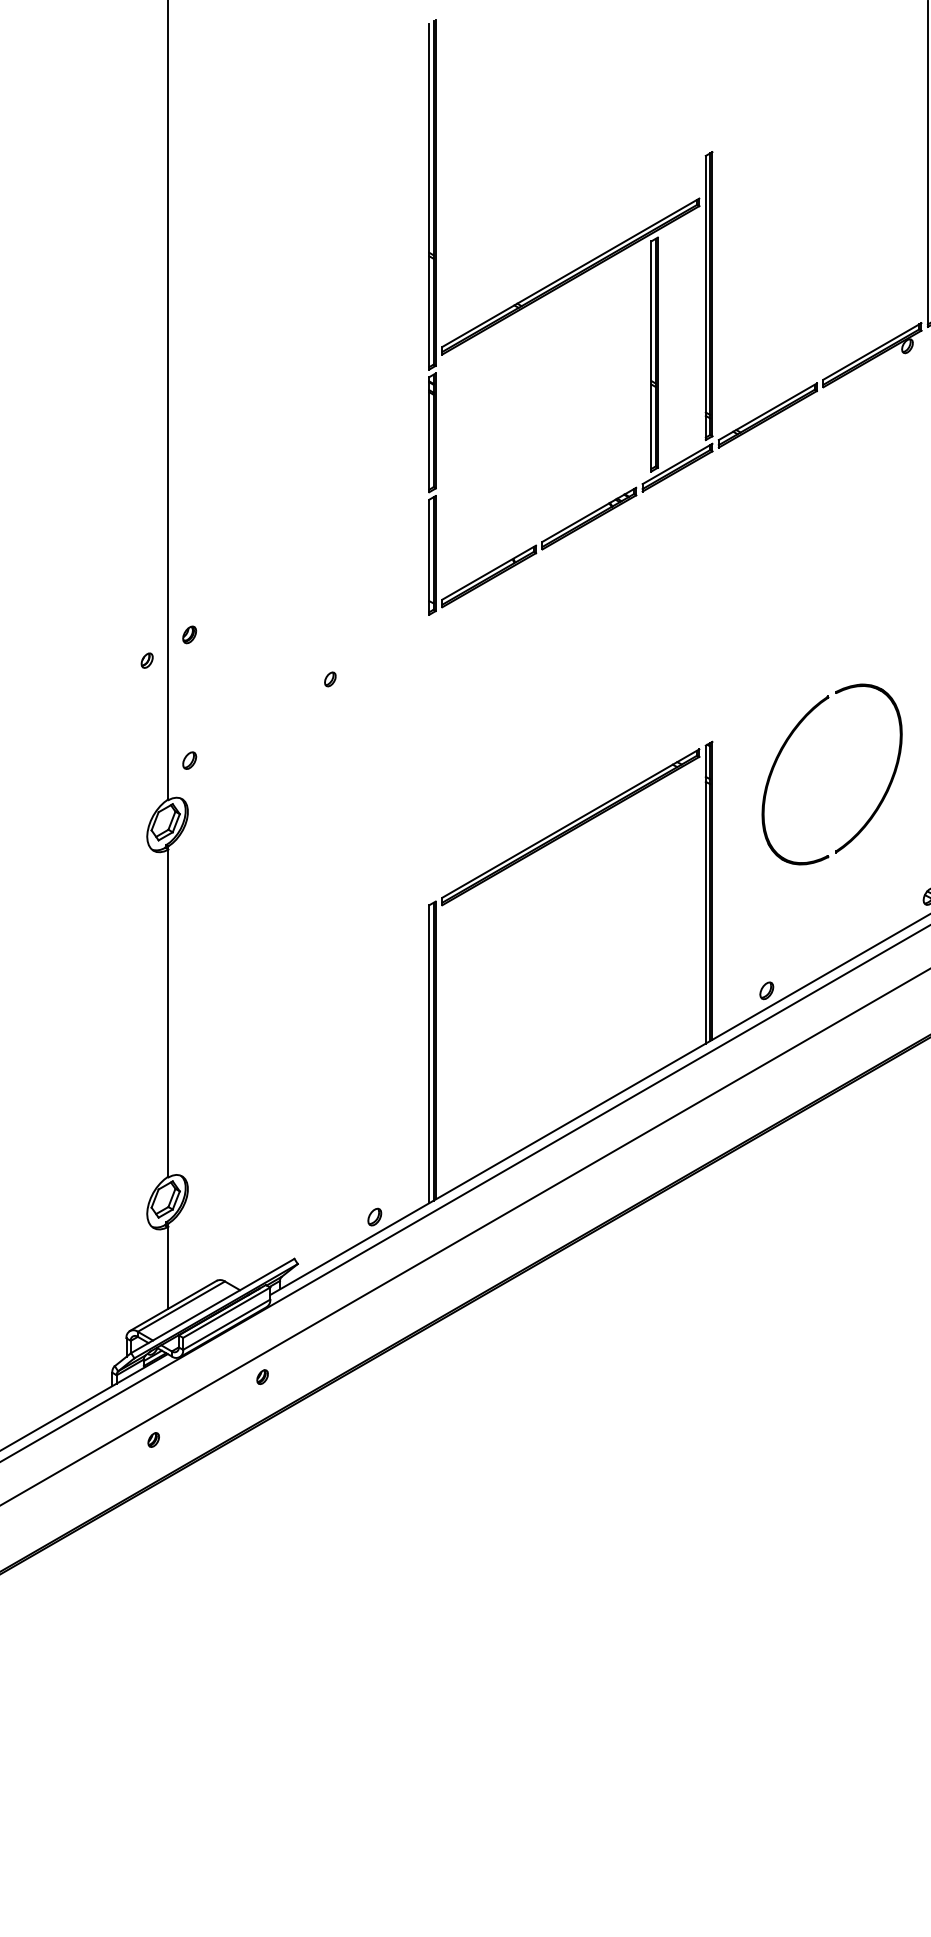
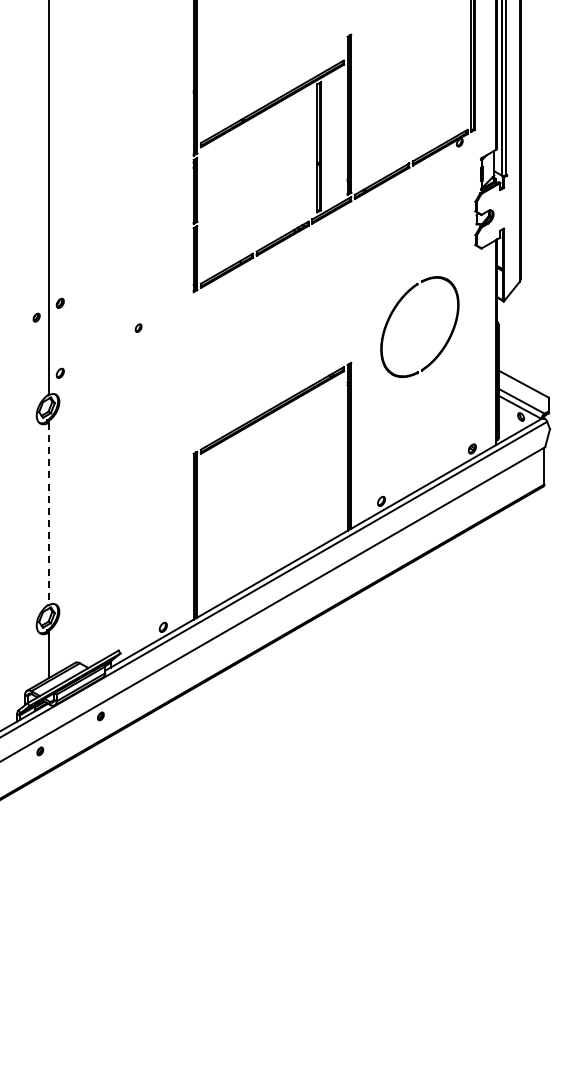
part: (786, 746) -> (394, 311), moved
line: (168, 1012) -> (48, 513), solid -> dashed

